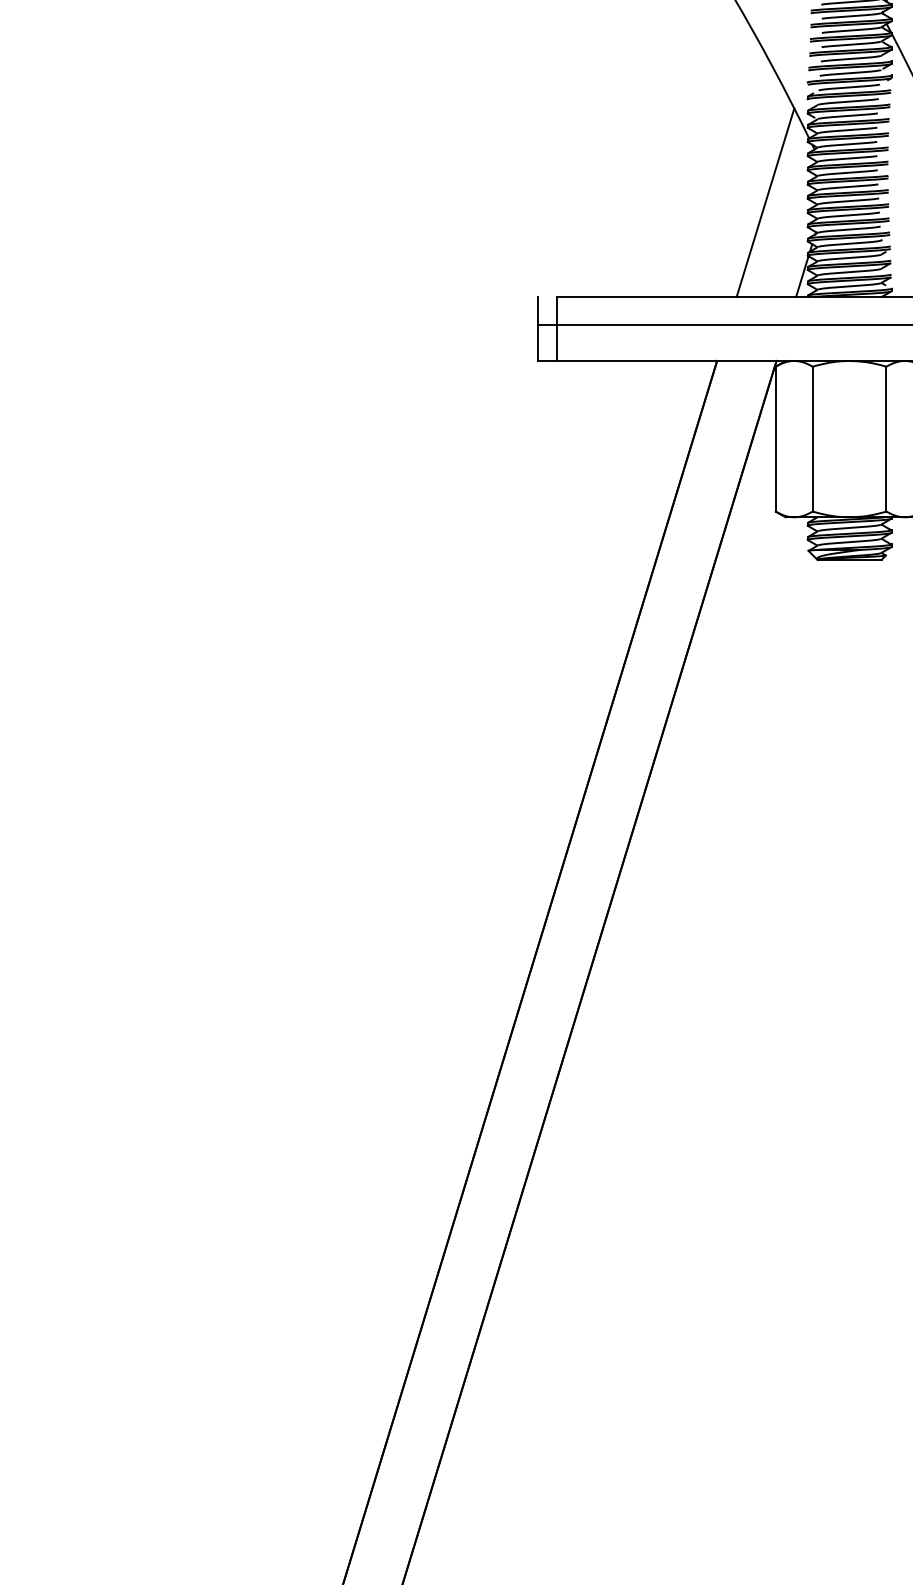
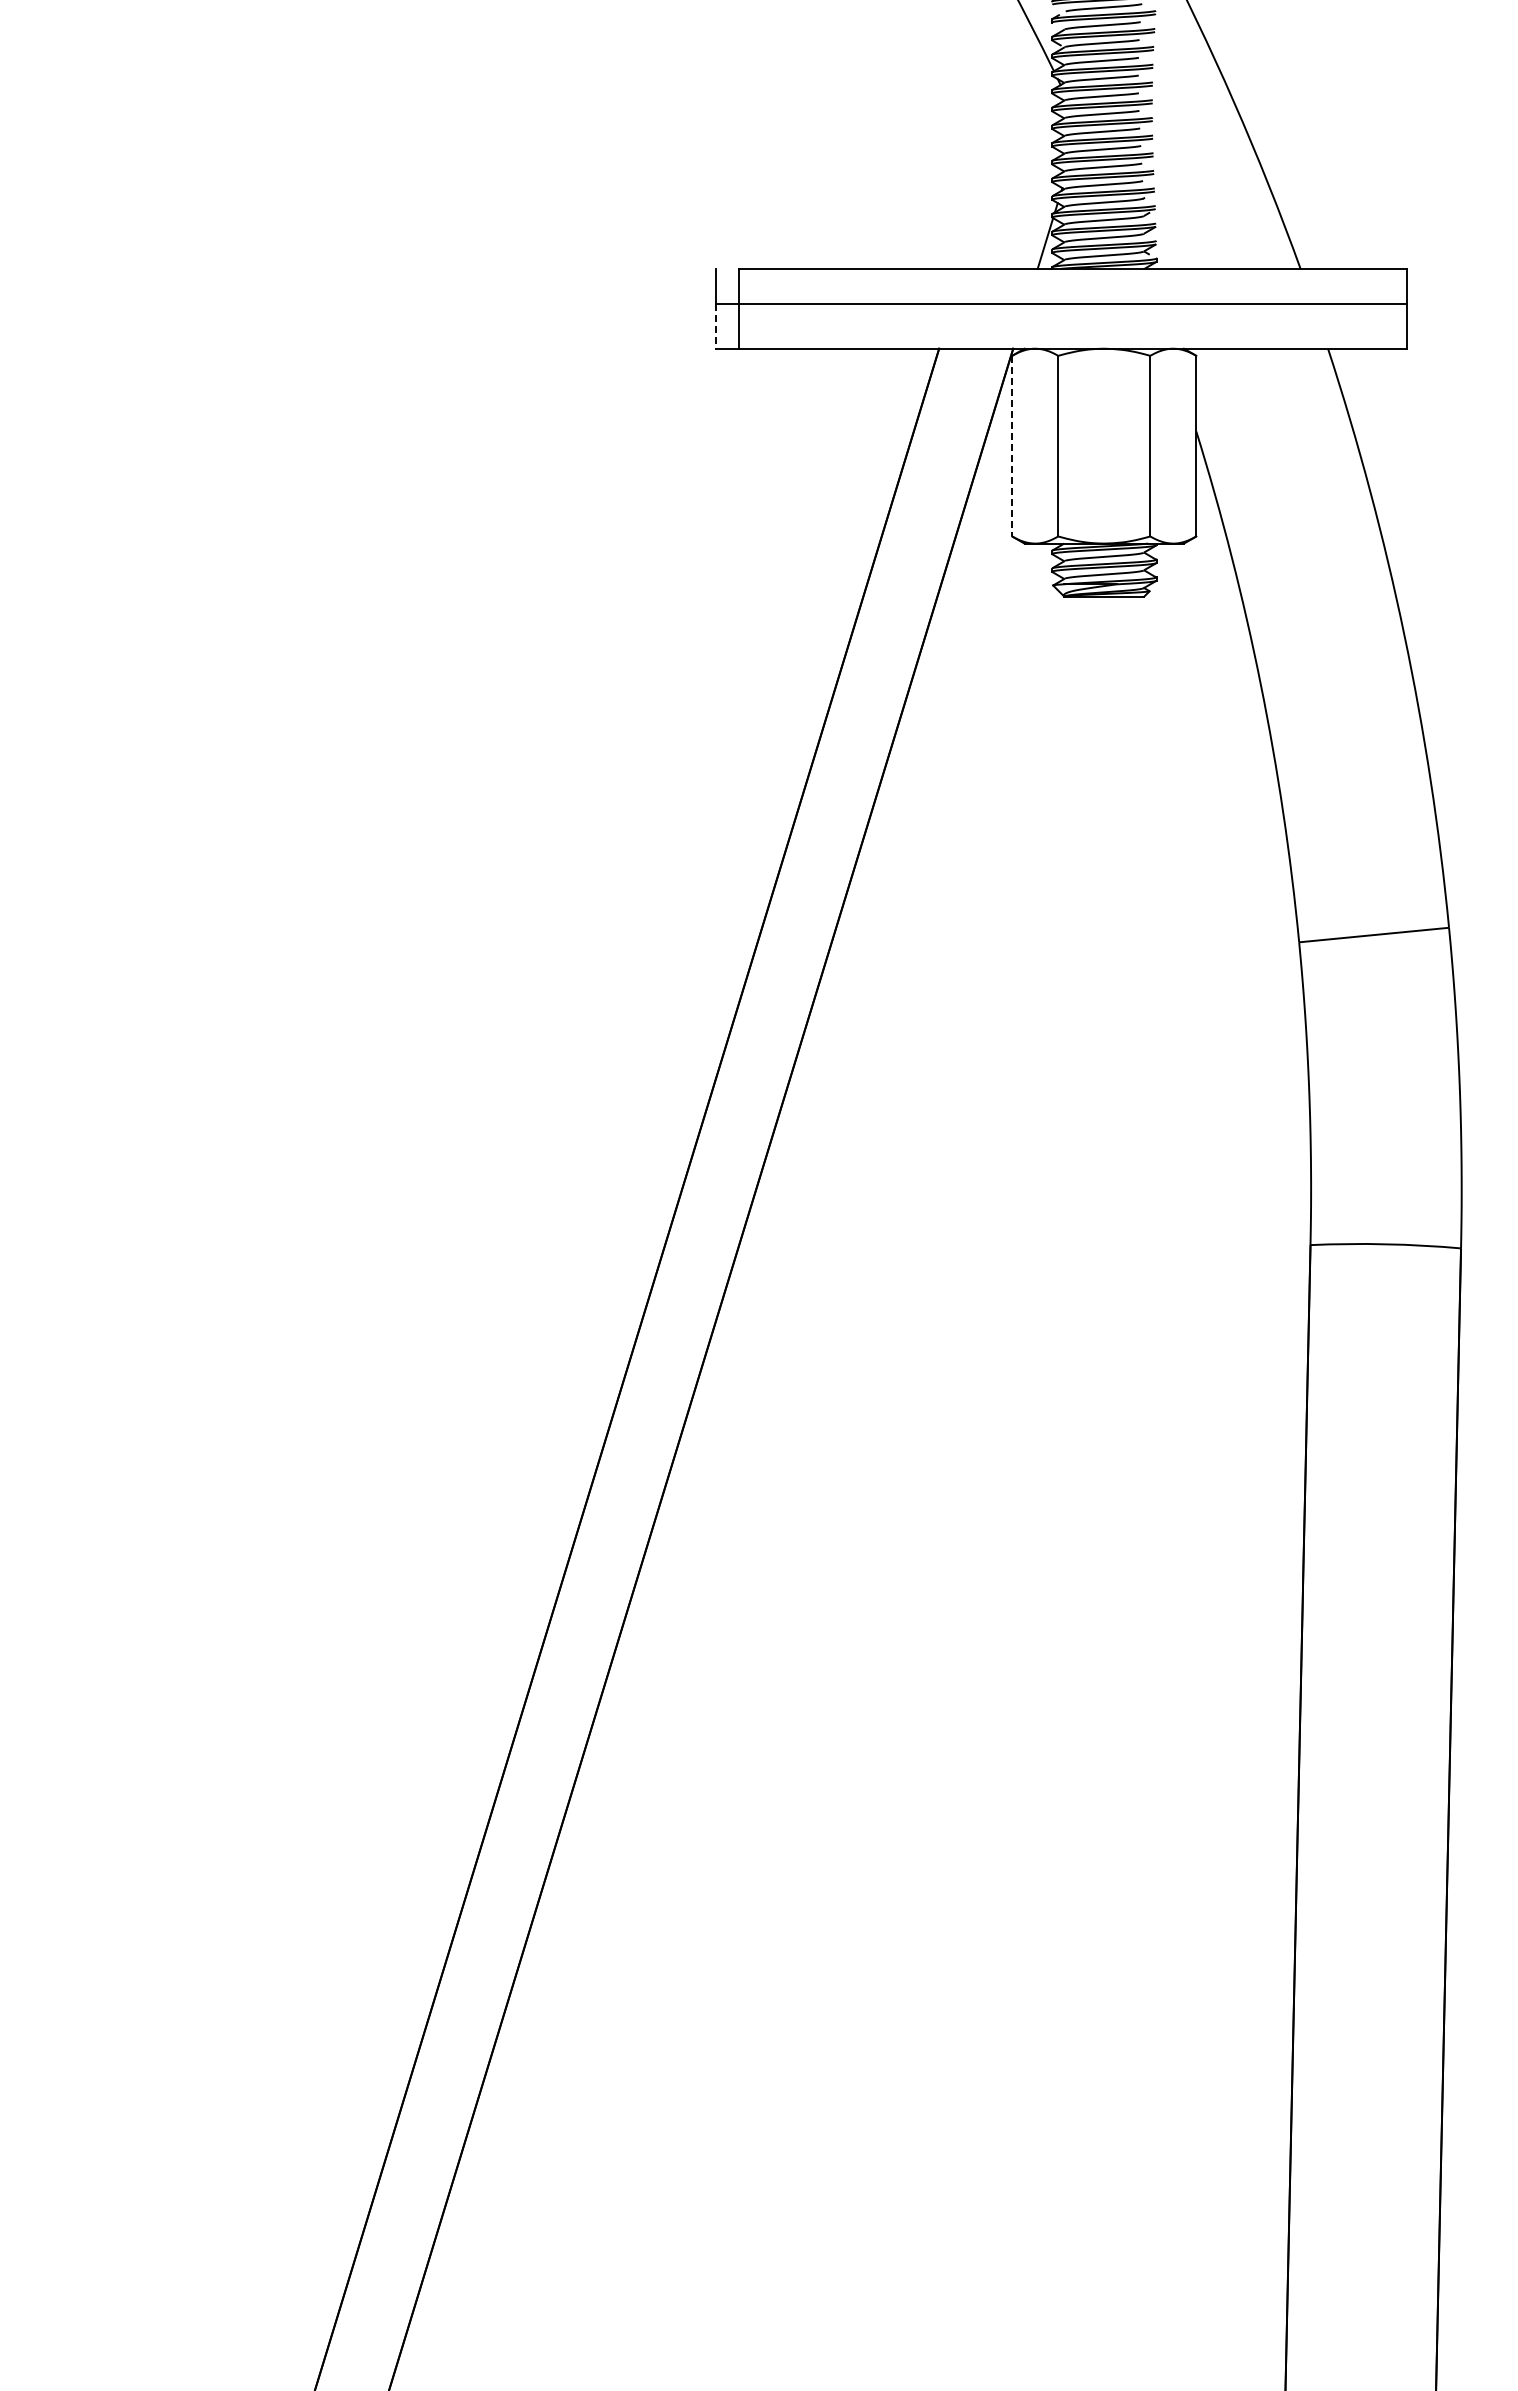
line: (765, 201) -> (999, 150), removed
line: (538, 343) -> (716, 327), solid -> dashed
line: (775, 439) -> (1012, 446), solid -> dashed

